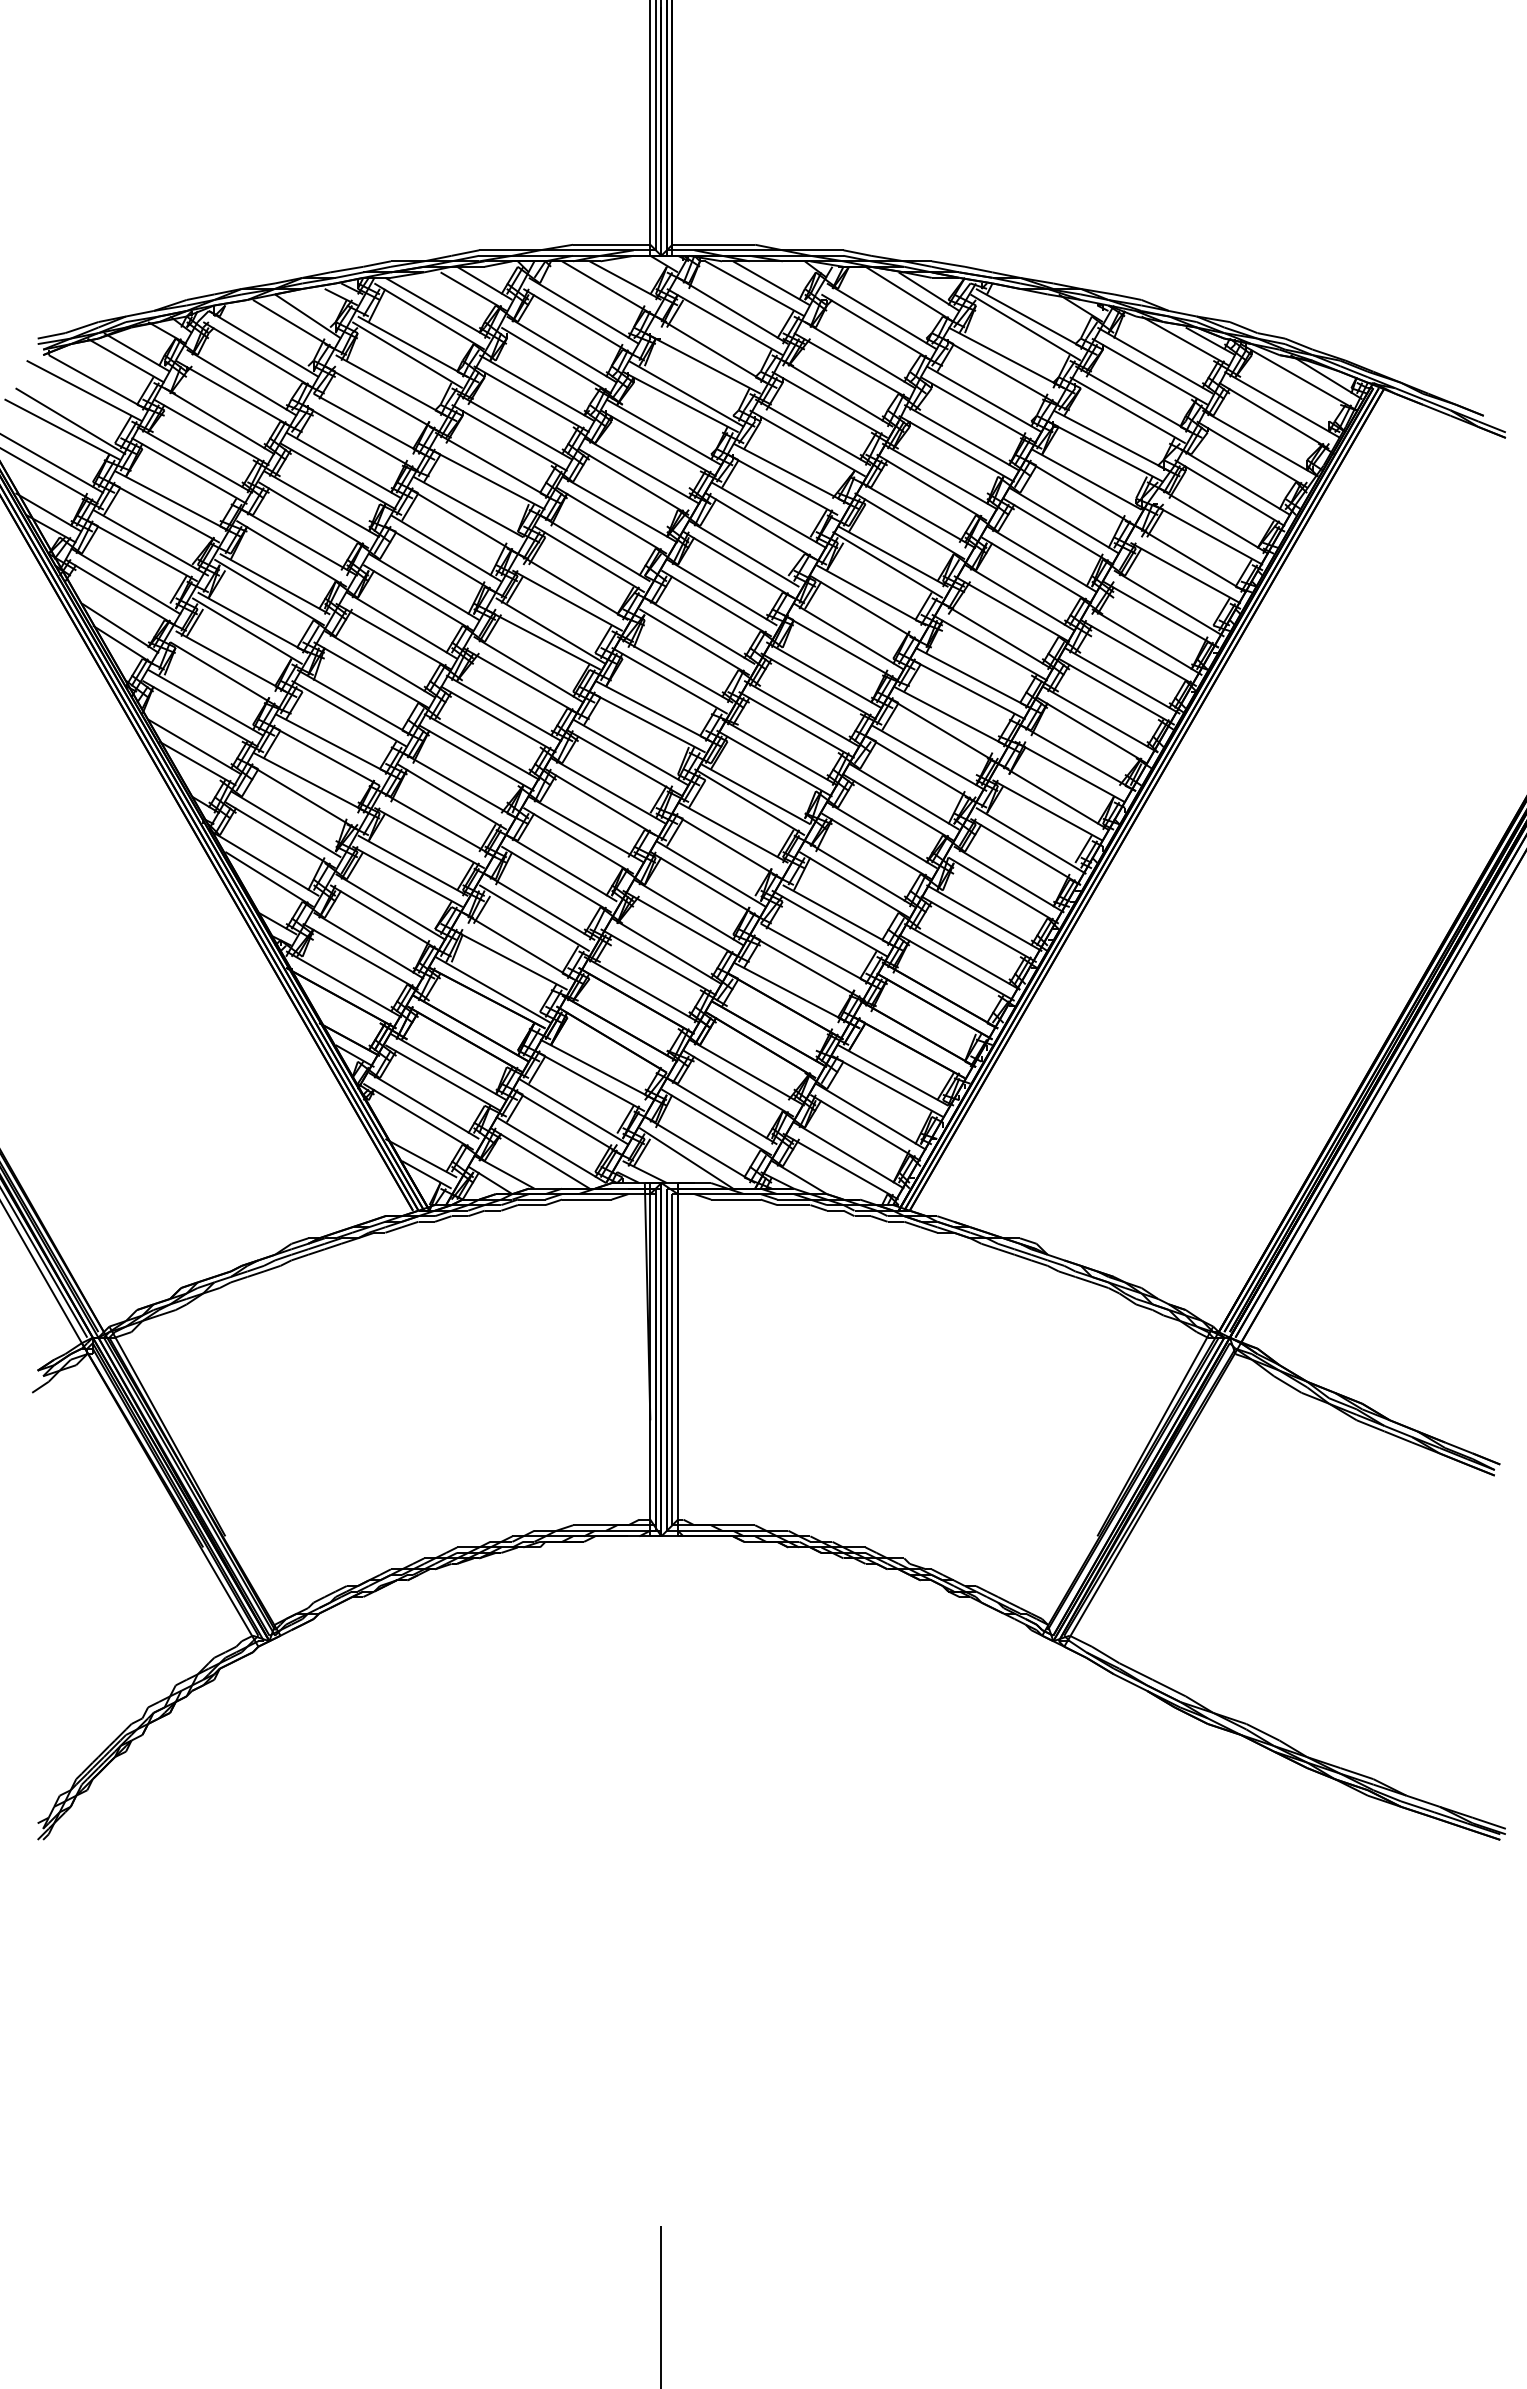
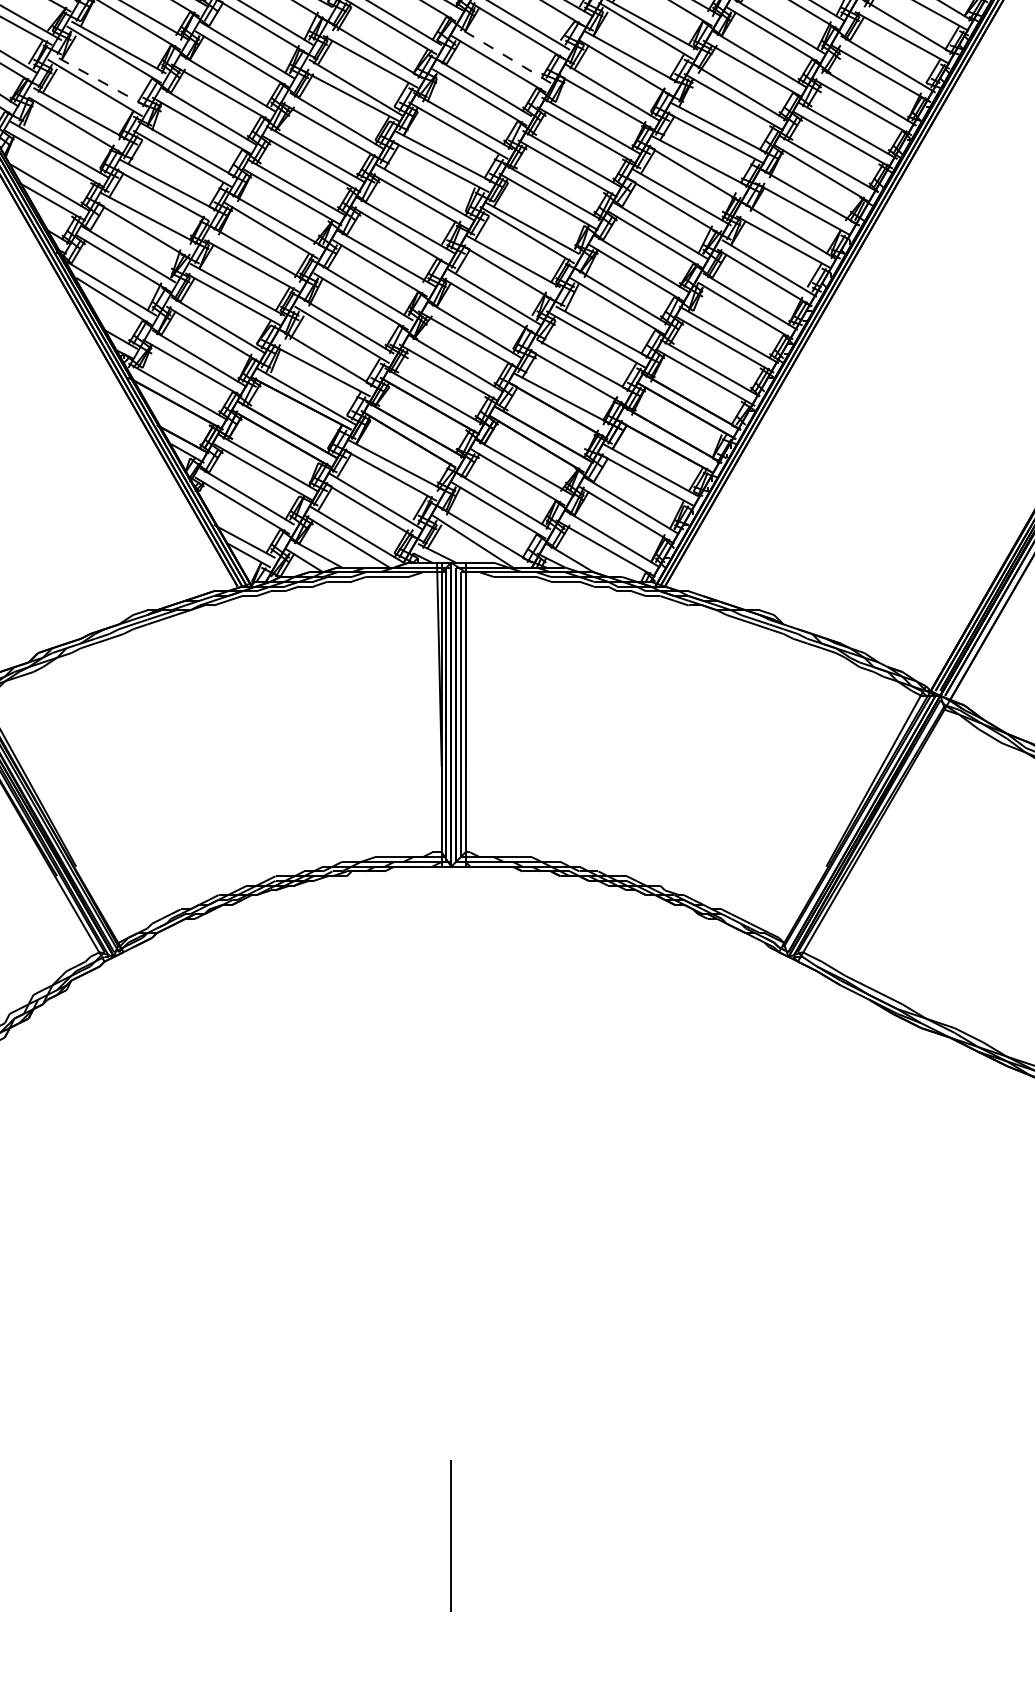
line: (721, 592) -> (502, 54), solid -> dashed
line: (252, 622) -> (99, 80), solid -> dashed

